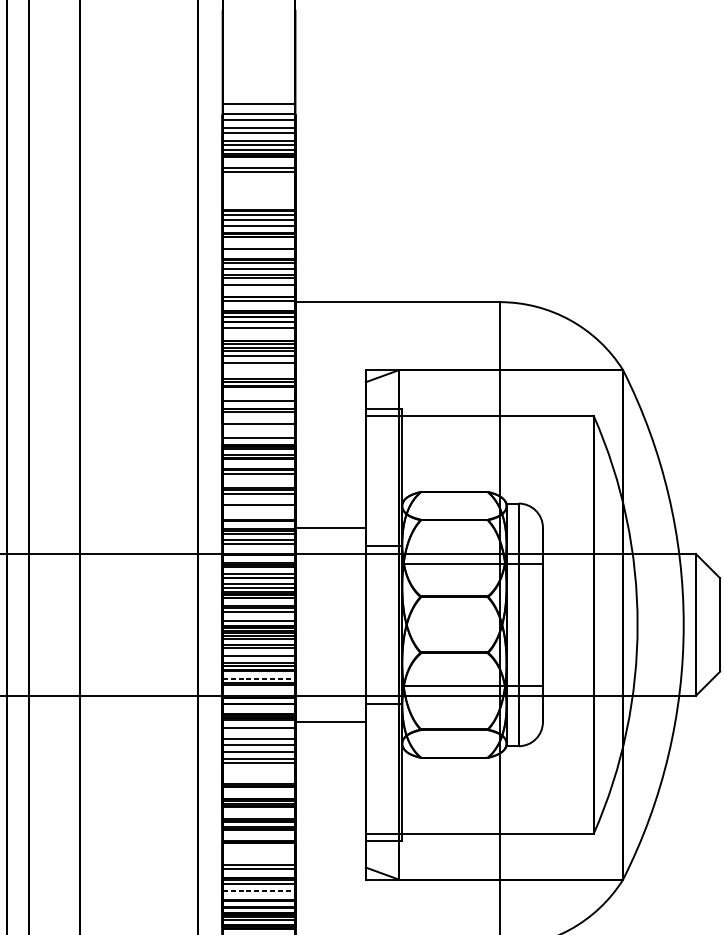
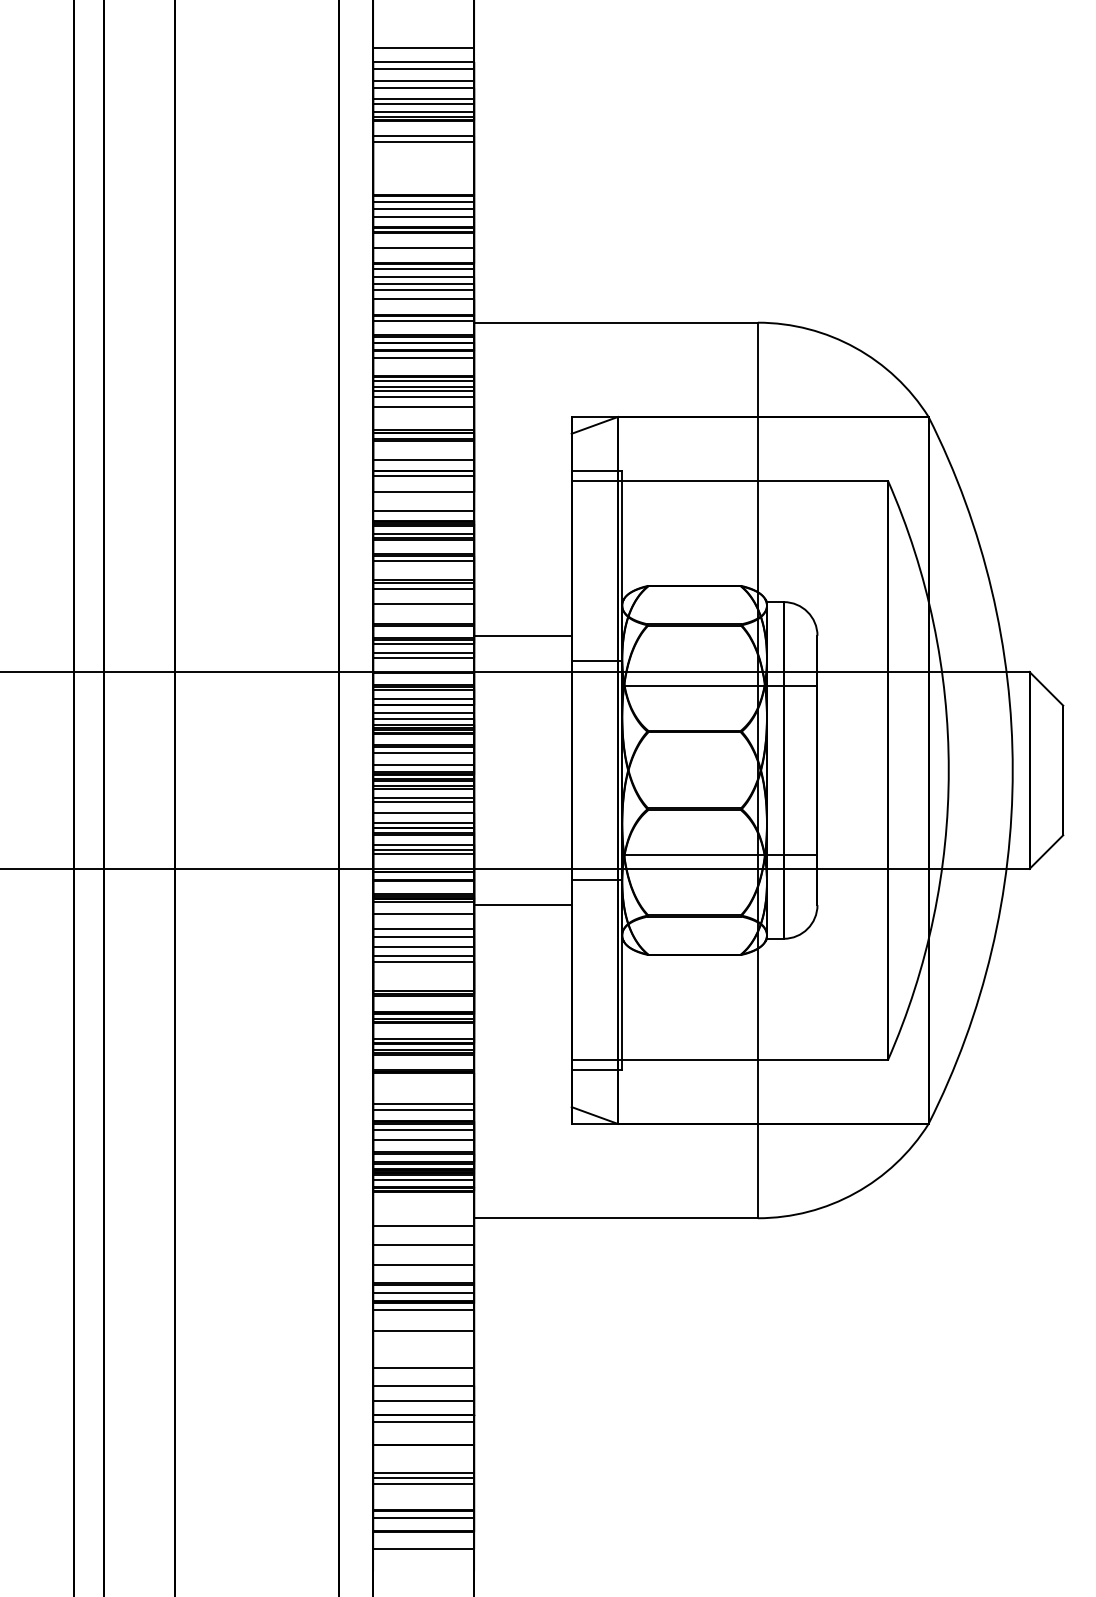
line: (259, 678) -> (424, 844), dashed -> solid
line: (259, 890) -> (424, 1139), dashed -> solid

